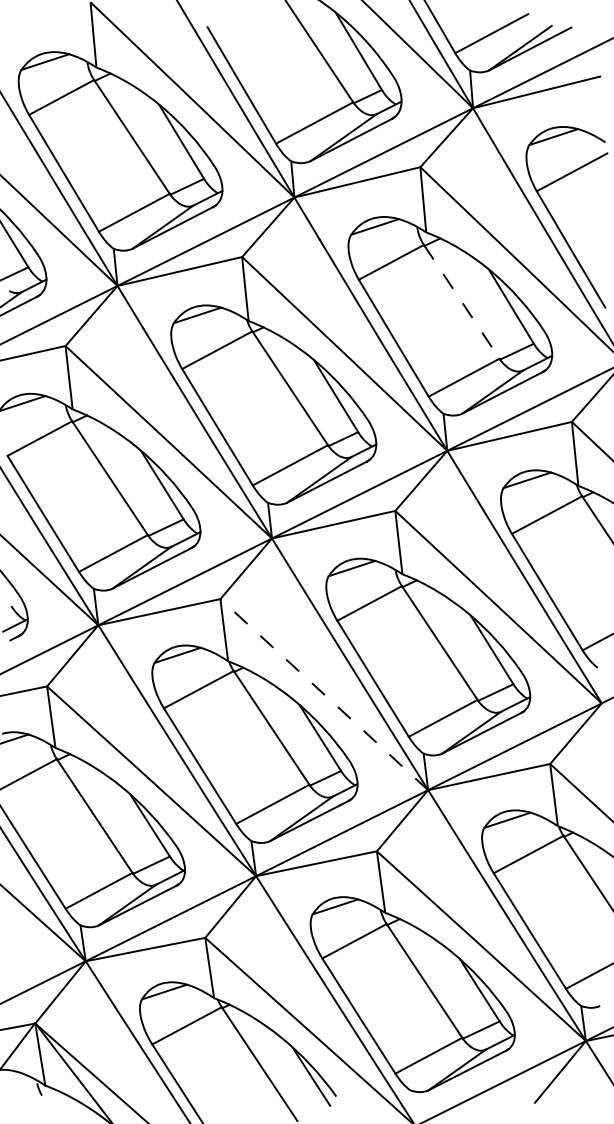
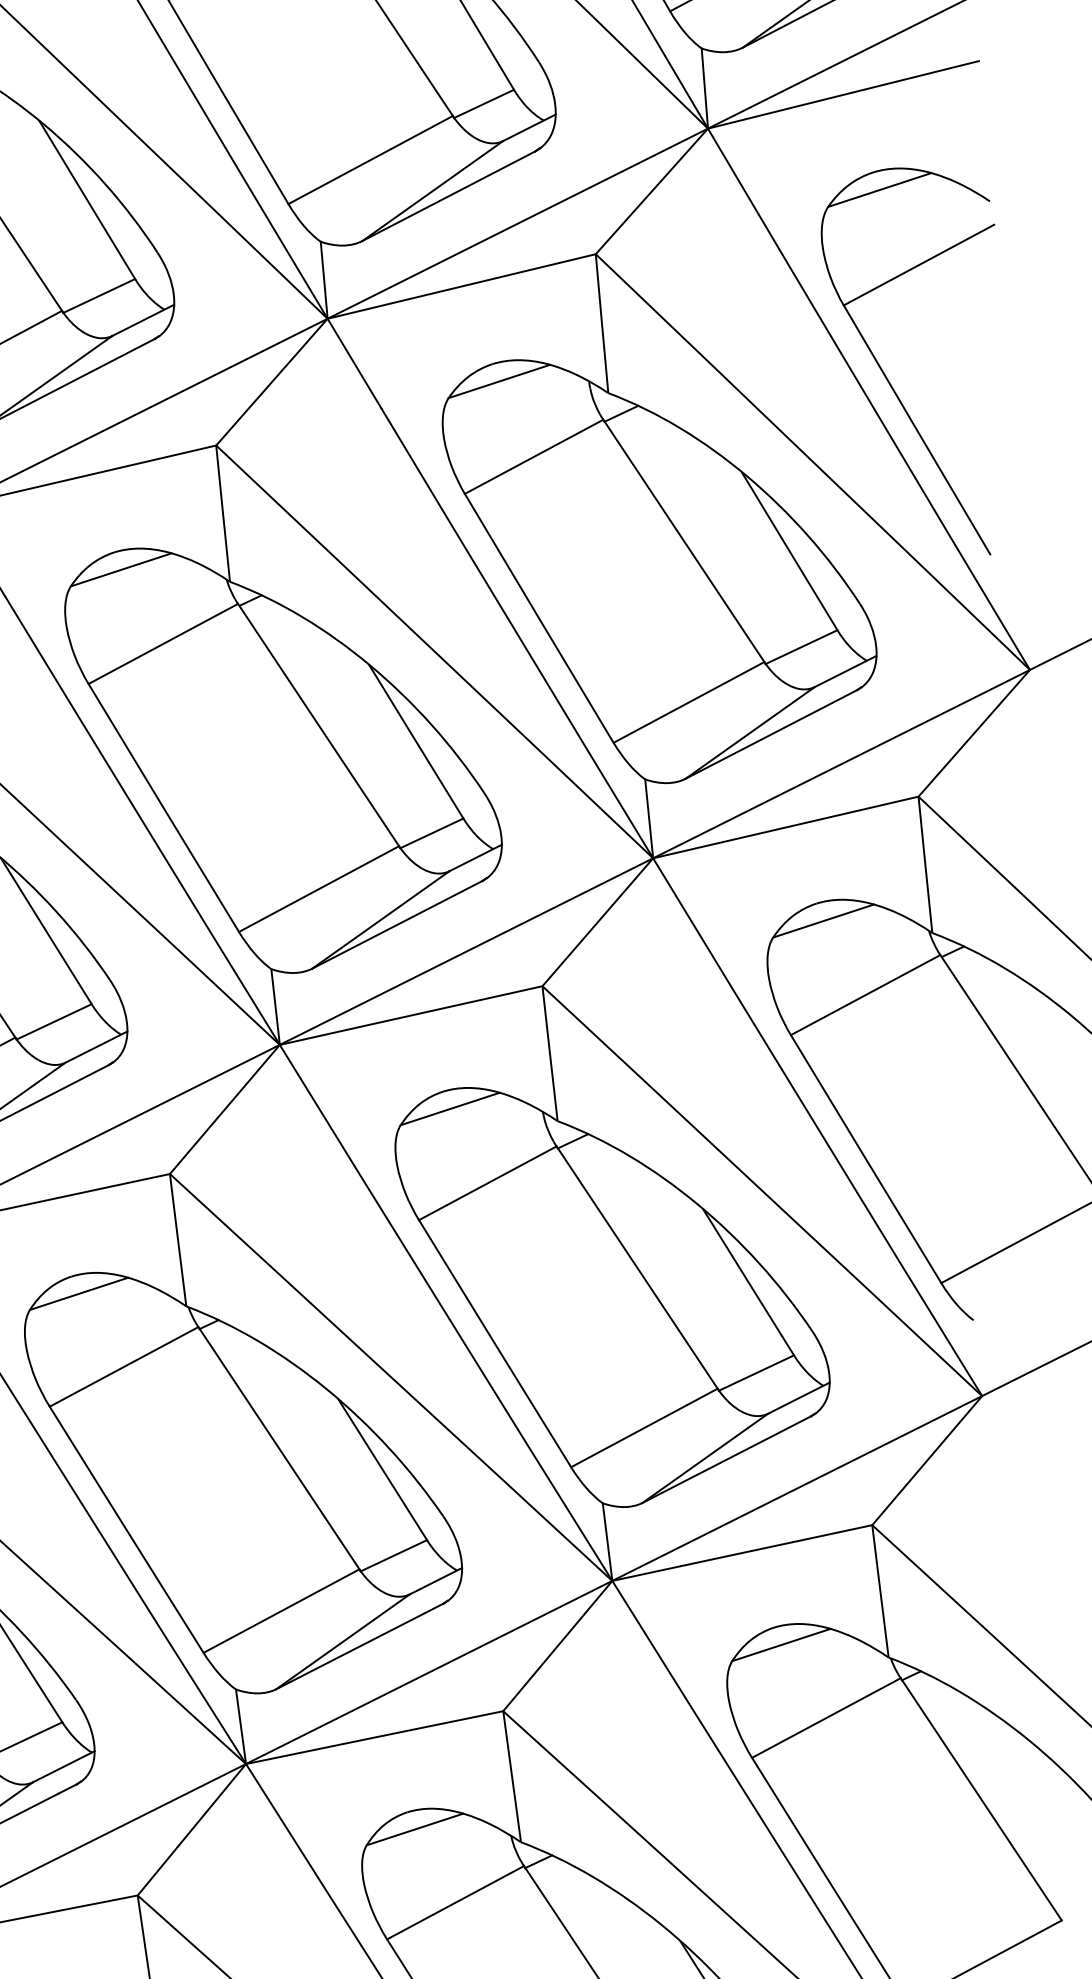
line: (462, 302) -> (685, 542), dashed -> solid
arc: (324, 694) -> (391, 1377), dashed -> solid

